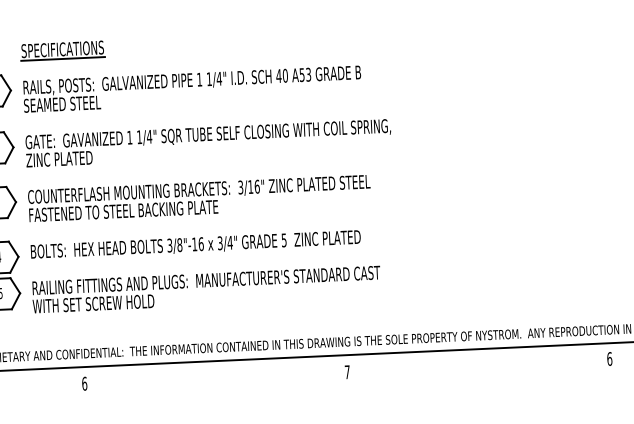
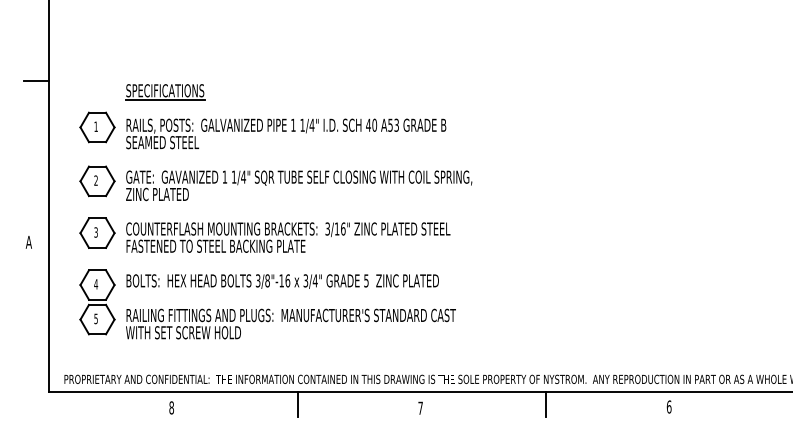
line: (480, 362) -> (546, 404), added
line: (217, 374) -> (297, 404), added
text: (84, 383) -> (171, 407), 6 -> 8

